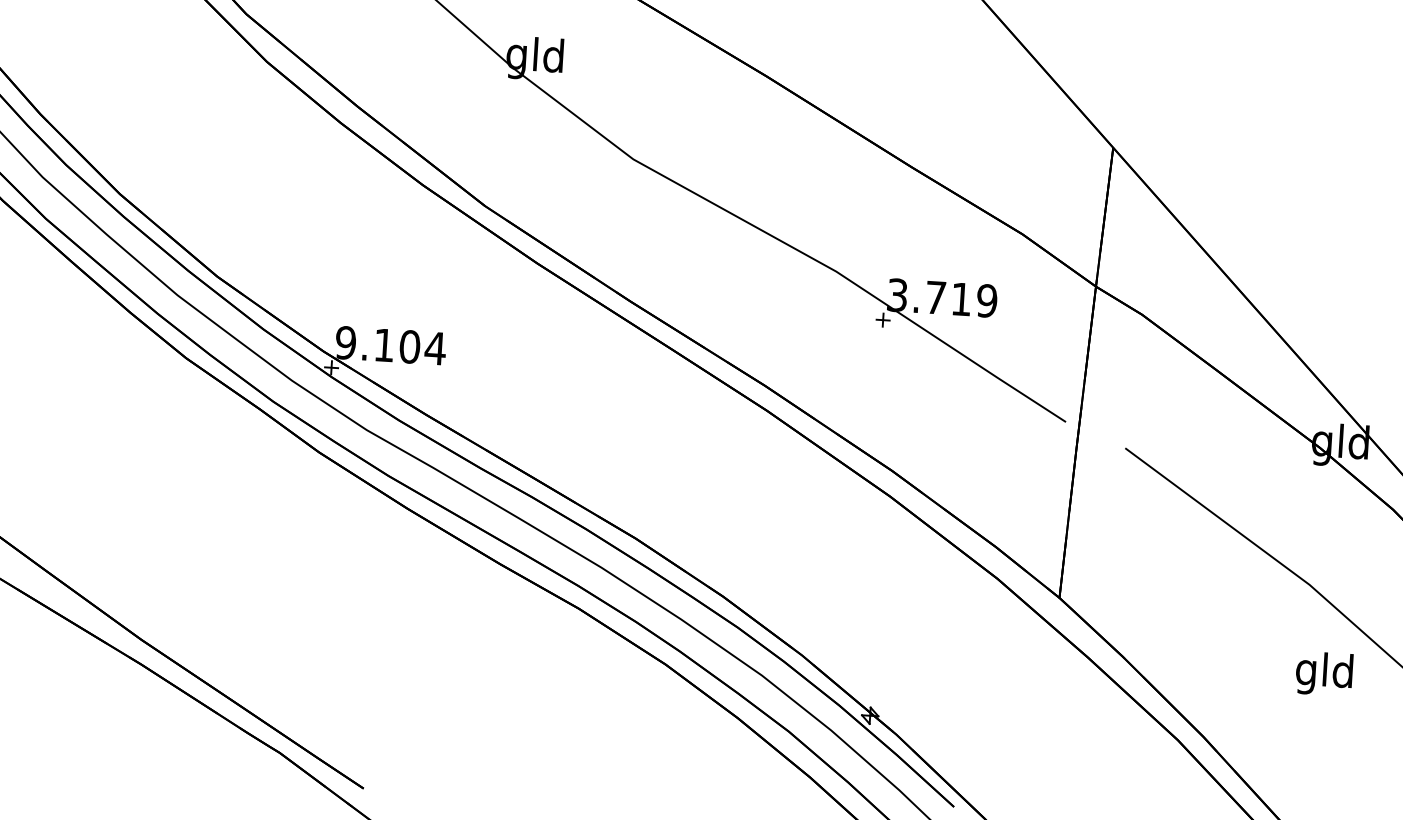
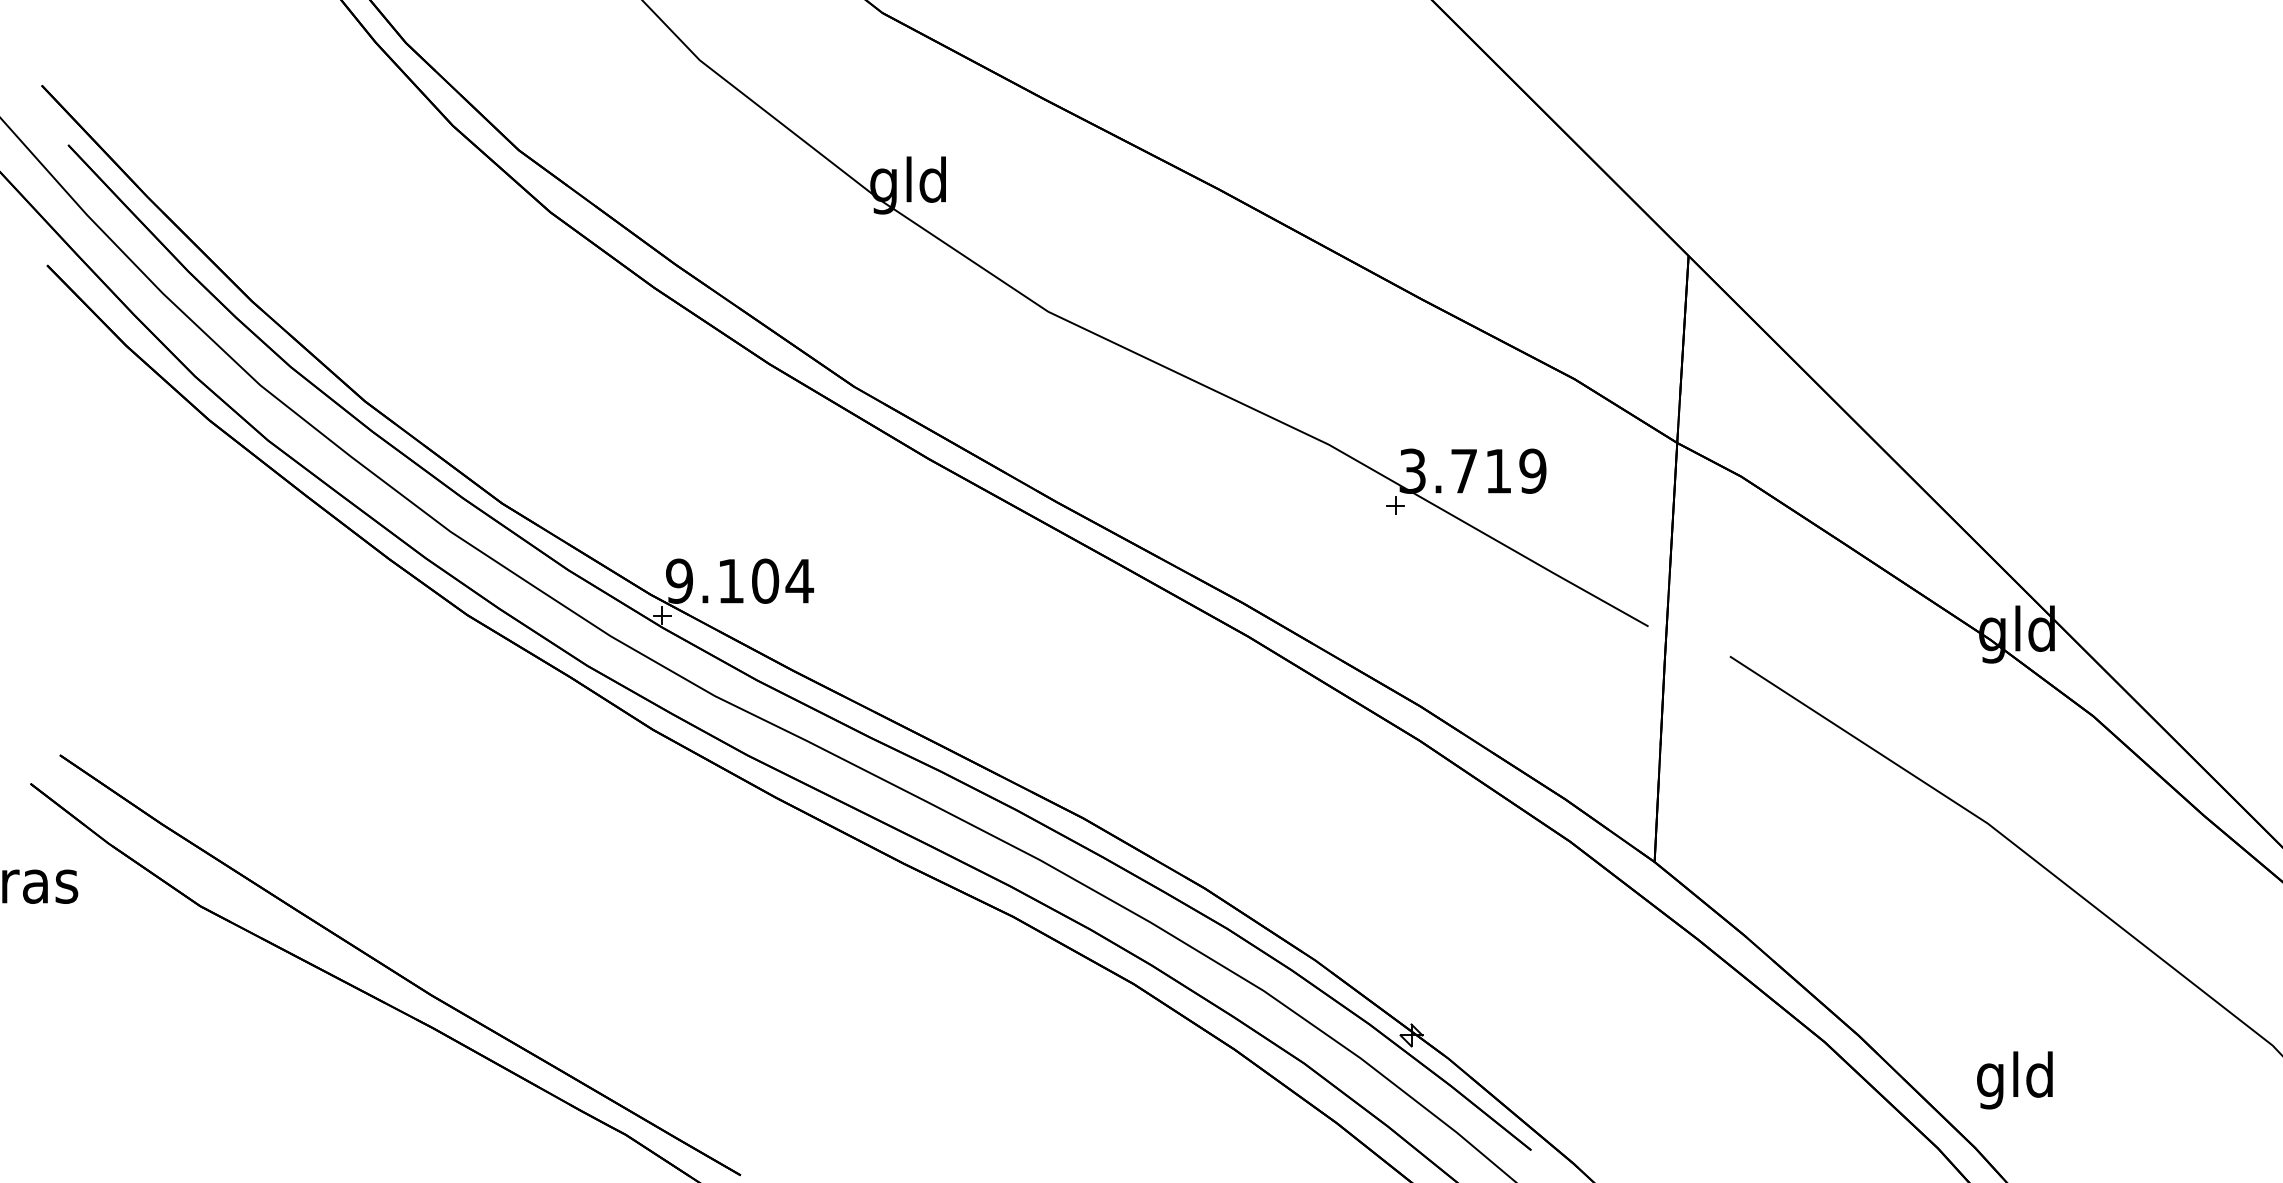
text: (1323, 674) -> (2014, 1080), moved

